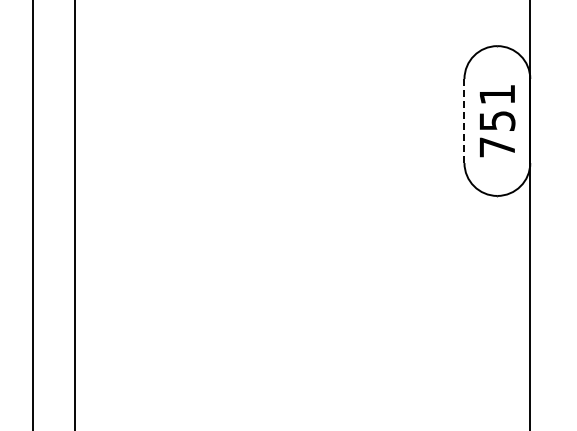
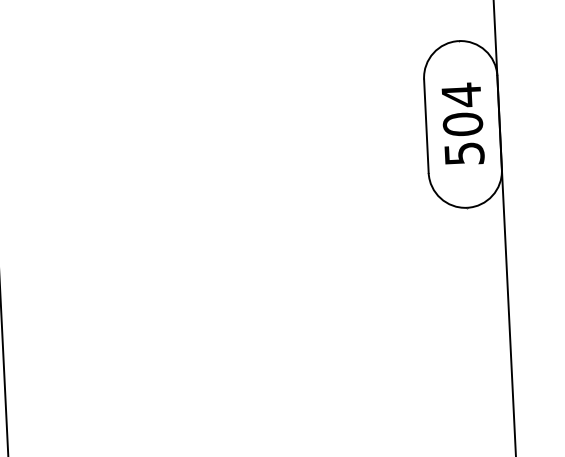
text: (497, 120) -> (463, 123), 751 -> 504
line: (464, 121) -> (426, 126), dashed -> solid

